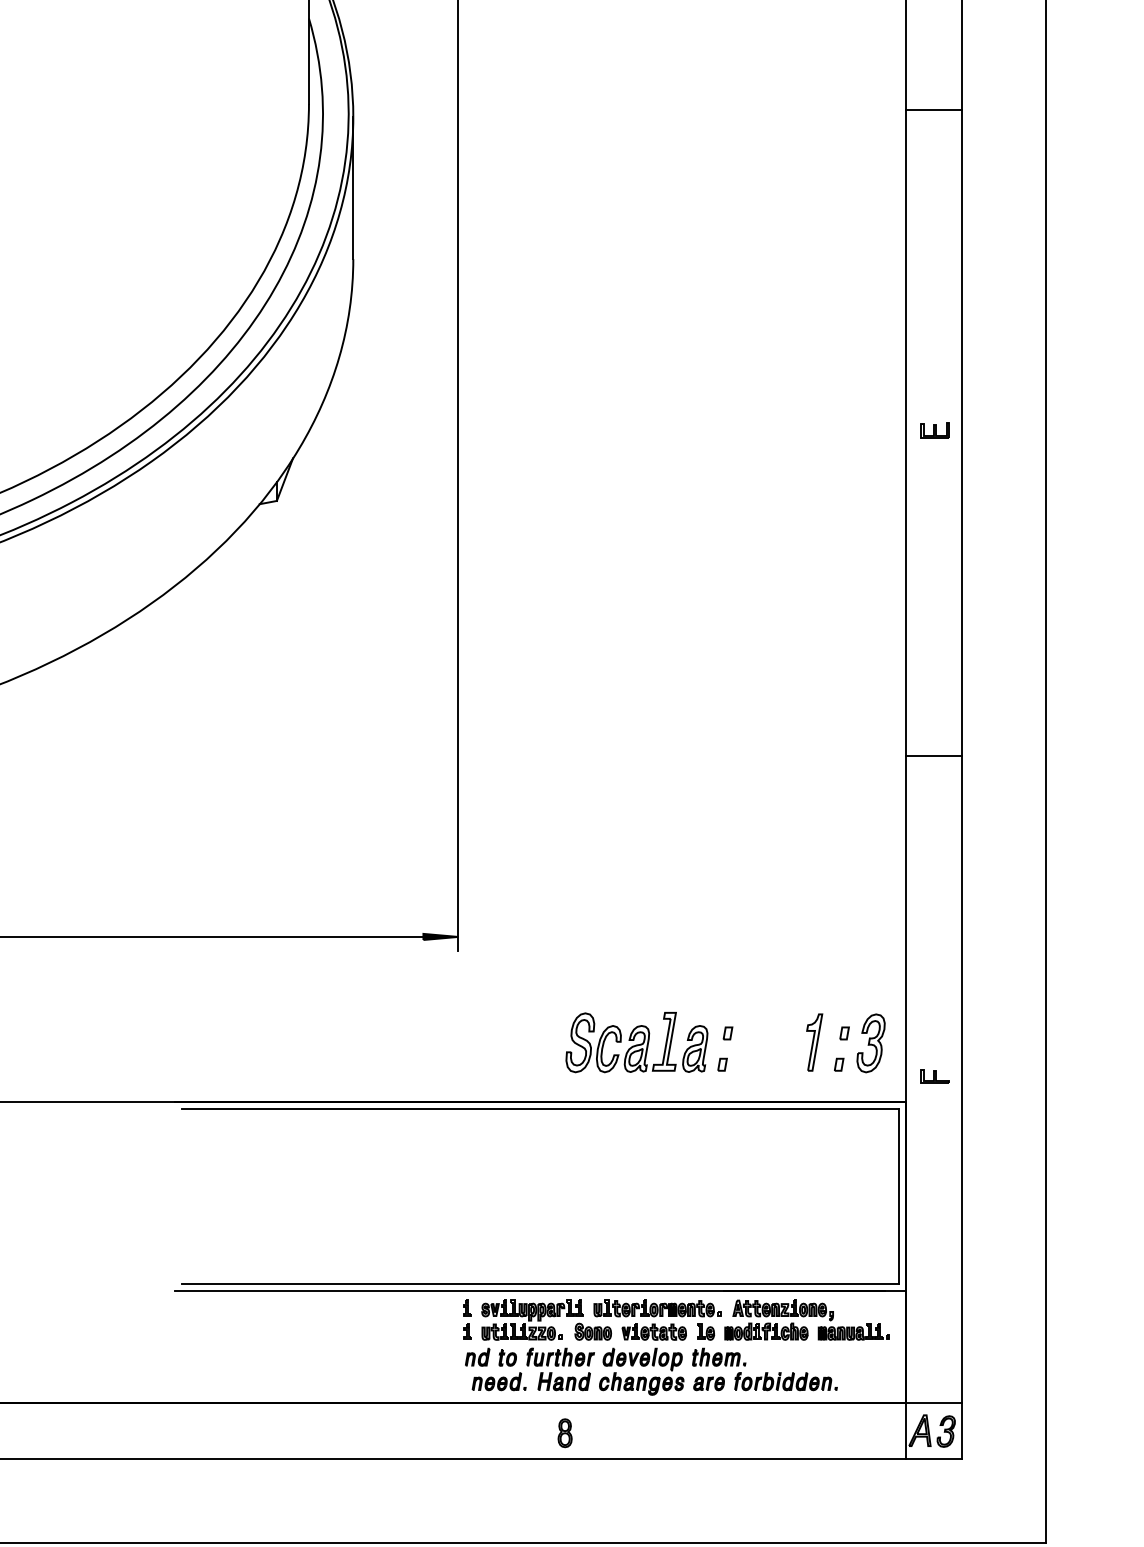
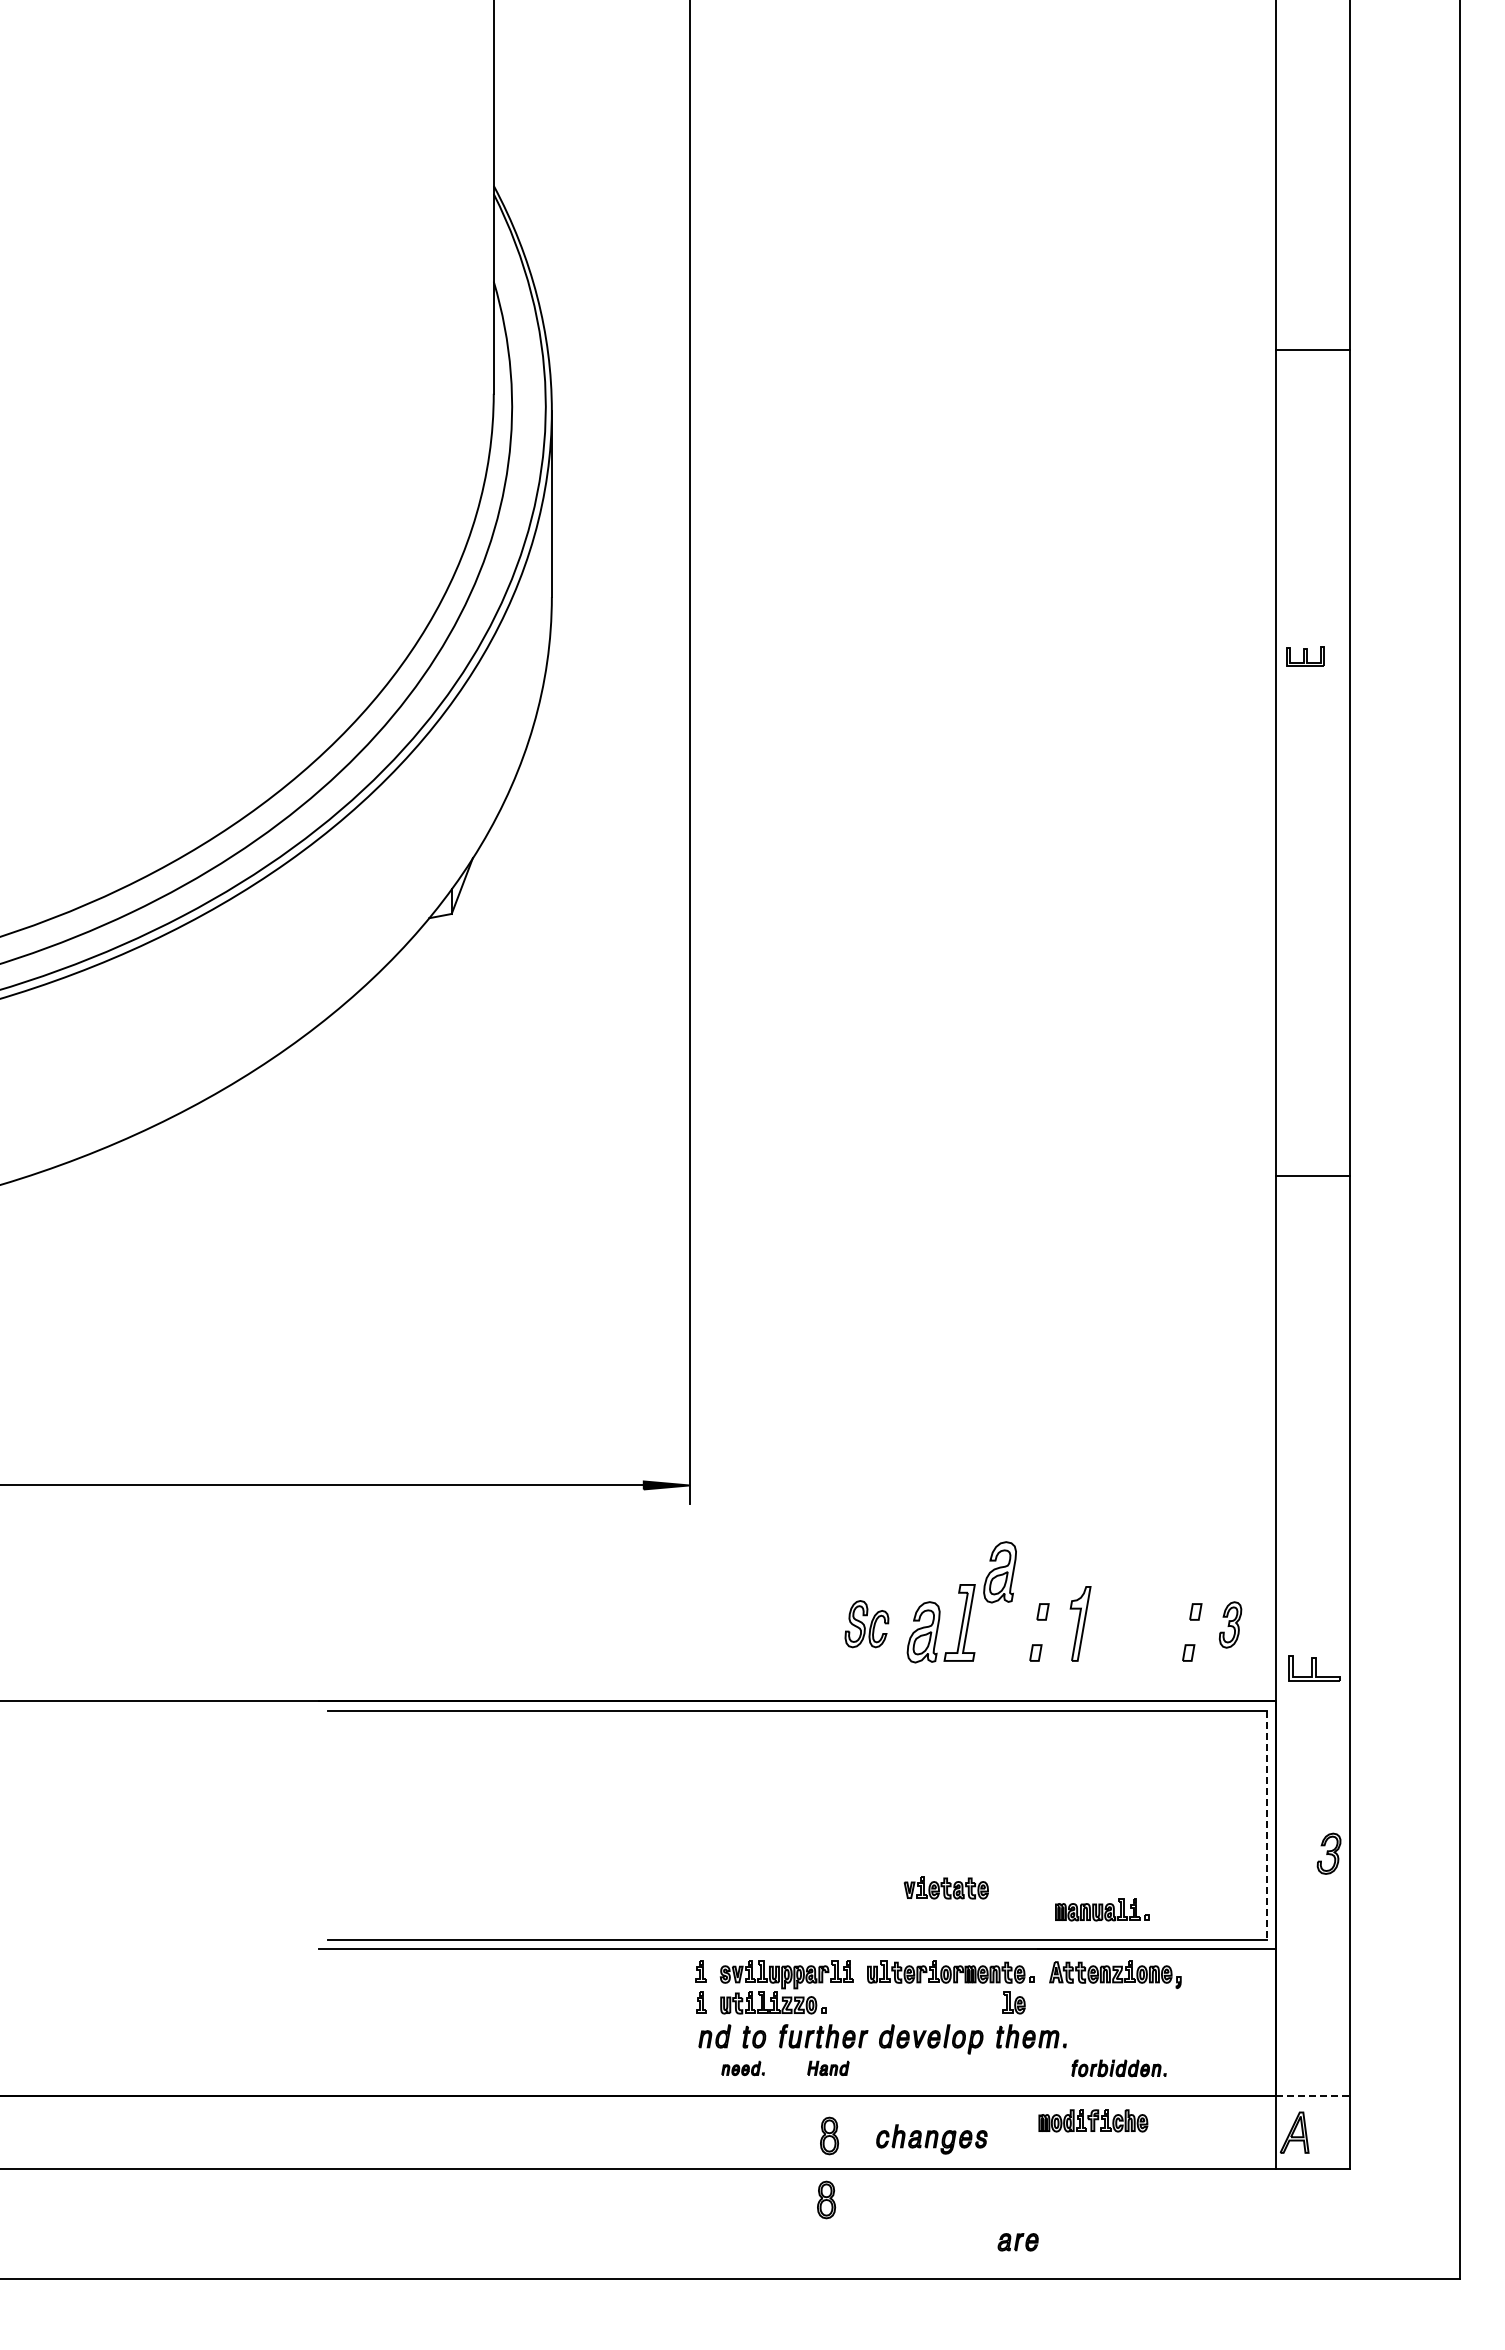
line: (933, 109) -> (1312, 349), moved
part: (935, 430) -> (1305, 656), moved
line: (933, 756) -> (1312, 1175), moved
part: (593, 1042) -> (866, 1623), size x0.6
part: (814, 1042) -> (1080, 1623), moved
part: (871, 1043) -> (1230, 1624), size x0.6
part: (694, 1049) -> (999, 1572), moved
part: (935, 1076) -> (1314, 1668), size x1.4
line: (899, 1196) -> (1267, 1825), solid -> dashed
part: (593, 1331) -> (866, 2002), removed
part: (653, 1331) -> (945, 1887), moved
part: (766, 1331) -> (1093, 2120), moved
part: (854, 1331) -> (1102, 1909), moved
part: (498, 1381) -> (742, 2068), size x0.6
part: (564, 1381) -> (828, 2068), size x0.6
part: (785, 1381) -> (1118, 2068), size x0.7
part: (641, 1384) -> (931, 2139), moved
part: (708, 1384) -> (1017, 2242), moved
line: (933, 1402) -> (1312, 2095), solid -> dashed
part: (945, 1431) -> (1328, 1853), moved
part: (562, 1481) -> (826, 2199), added

